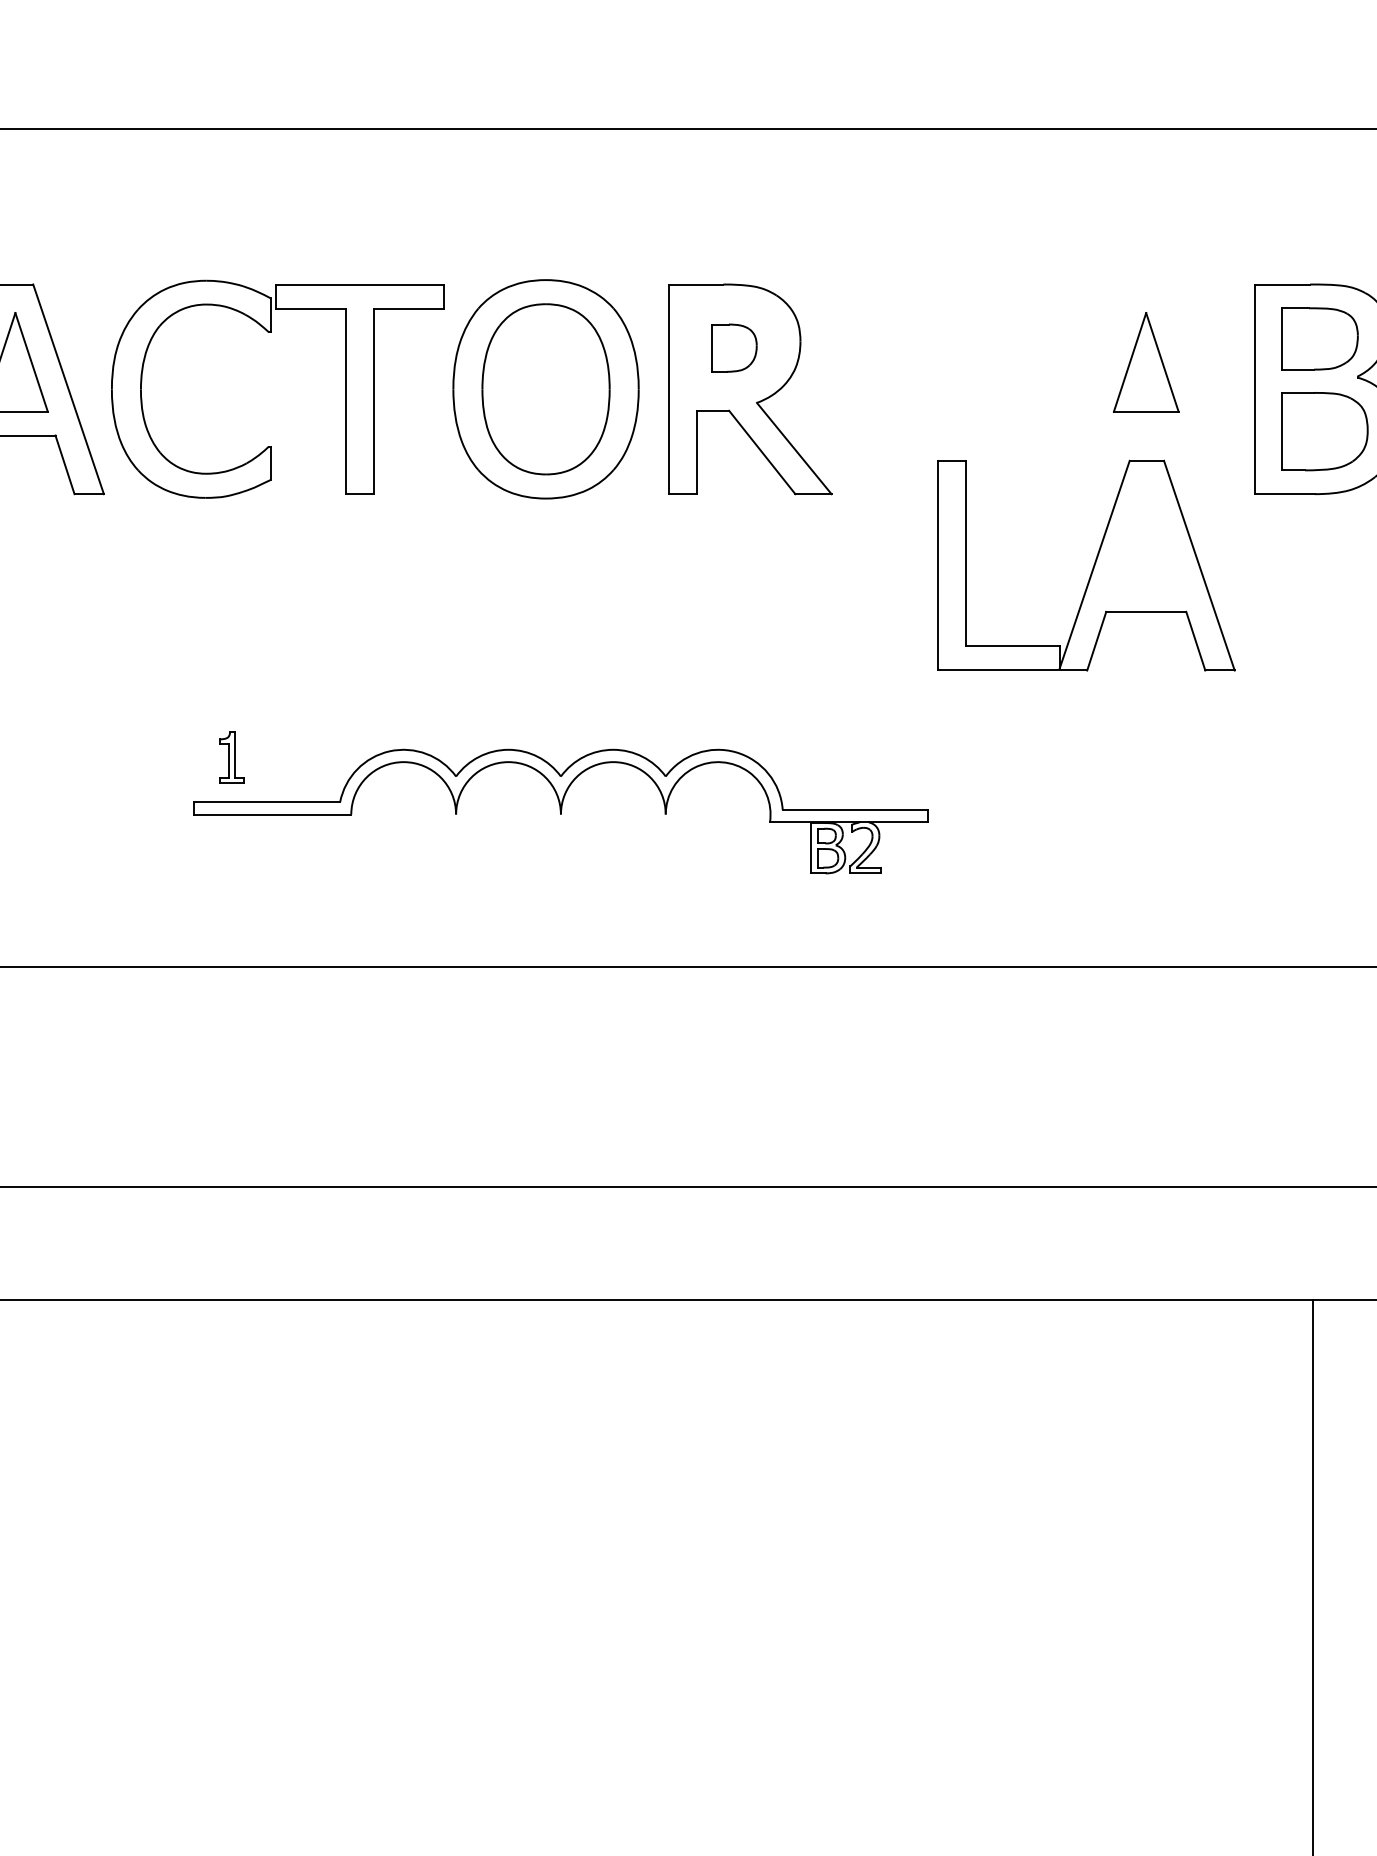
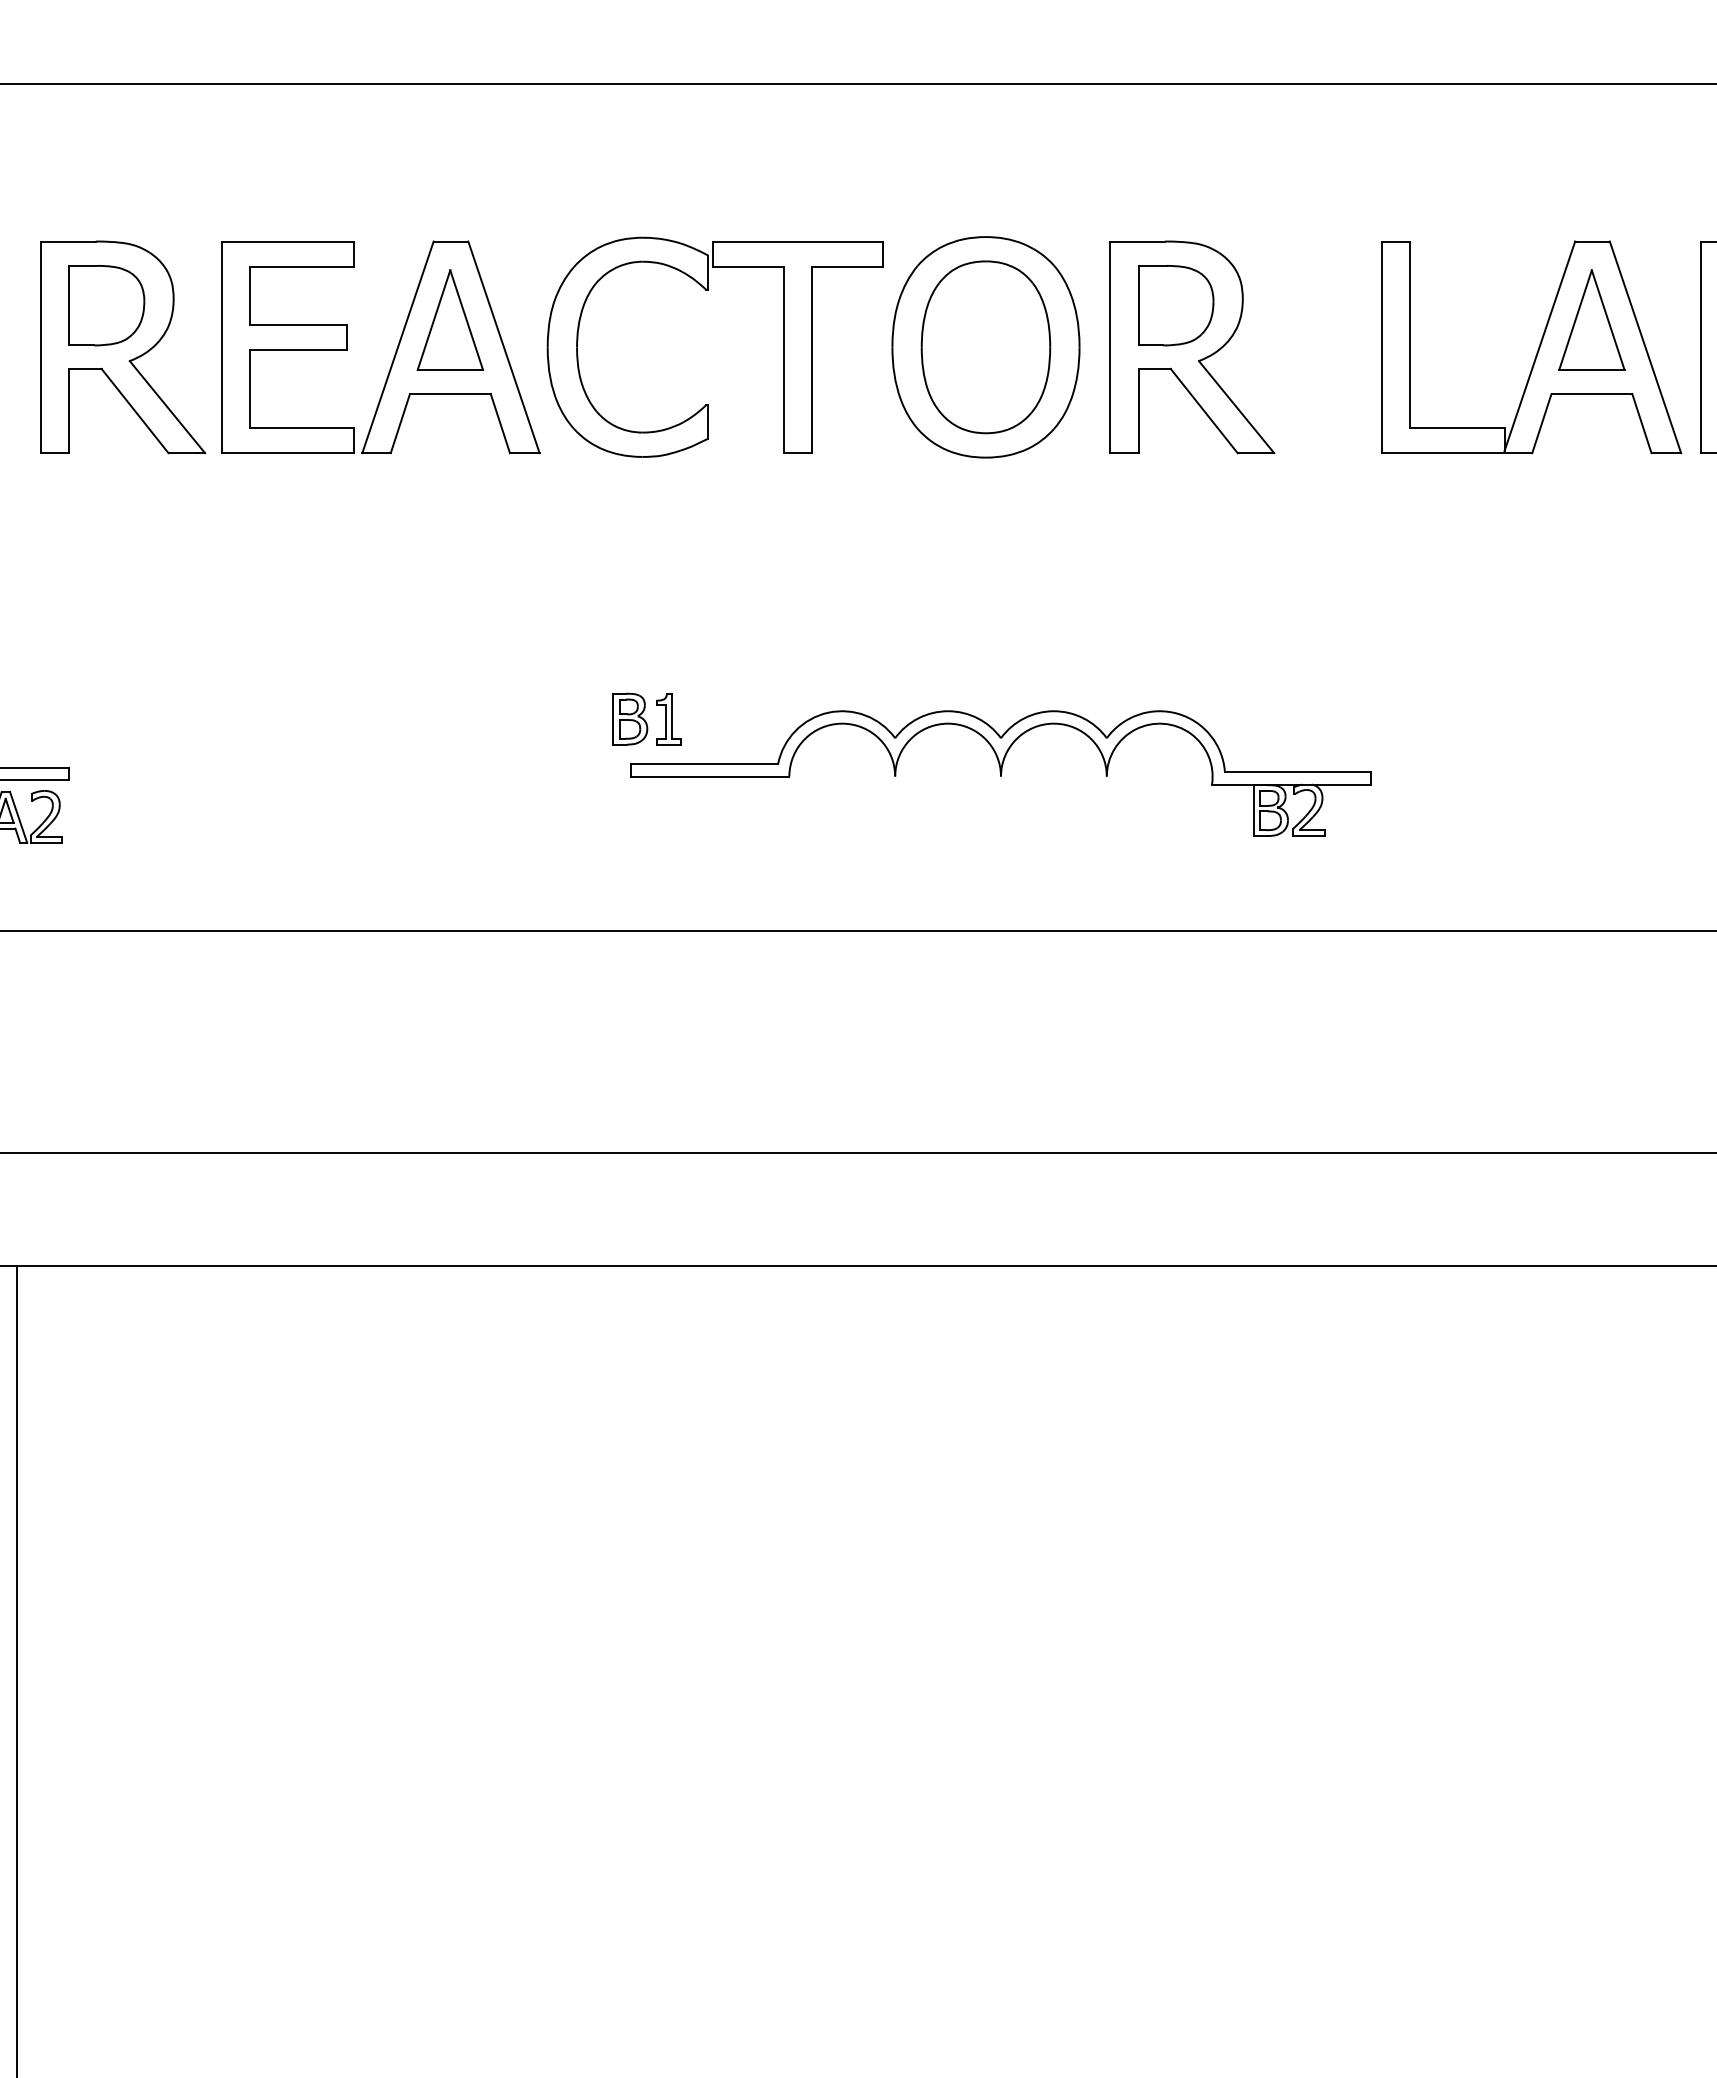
part: (734, 347) -> (1176, 305), size x1.67
part: (1092, 567) -> (1537, 349), moved
part: (193, 757) -> (630, 718), added

